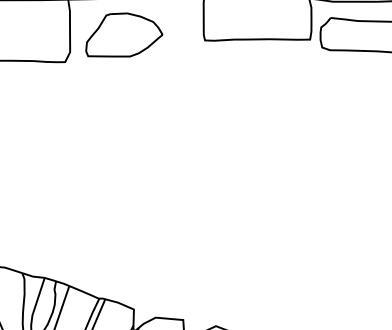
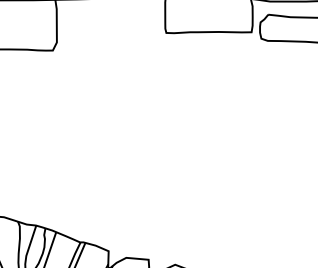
curve: (123, 15) -> (100, 12), removed

